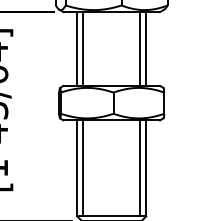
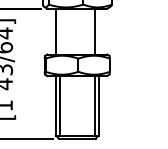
line: (83, 48) -> (59, 31), removed
line: (145, 48) -> (98, 31), removed

